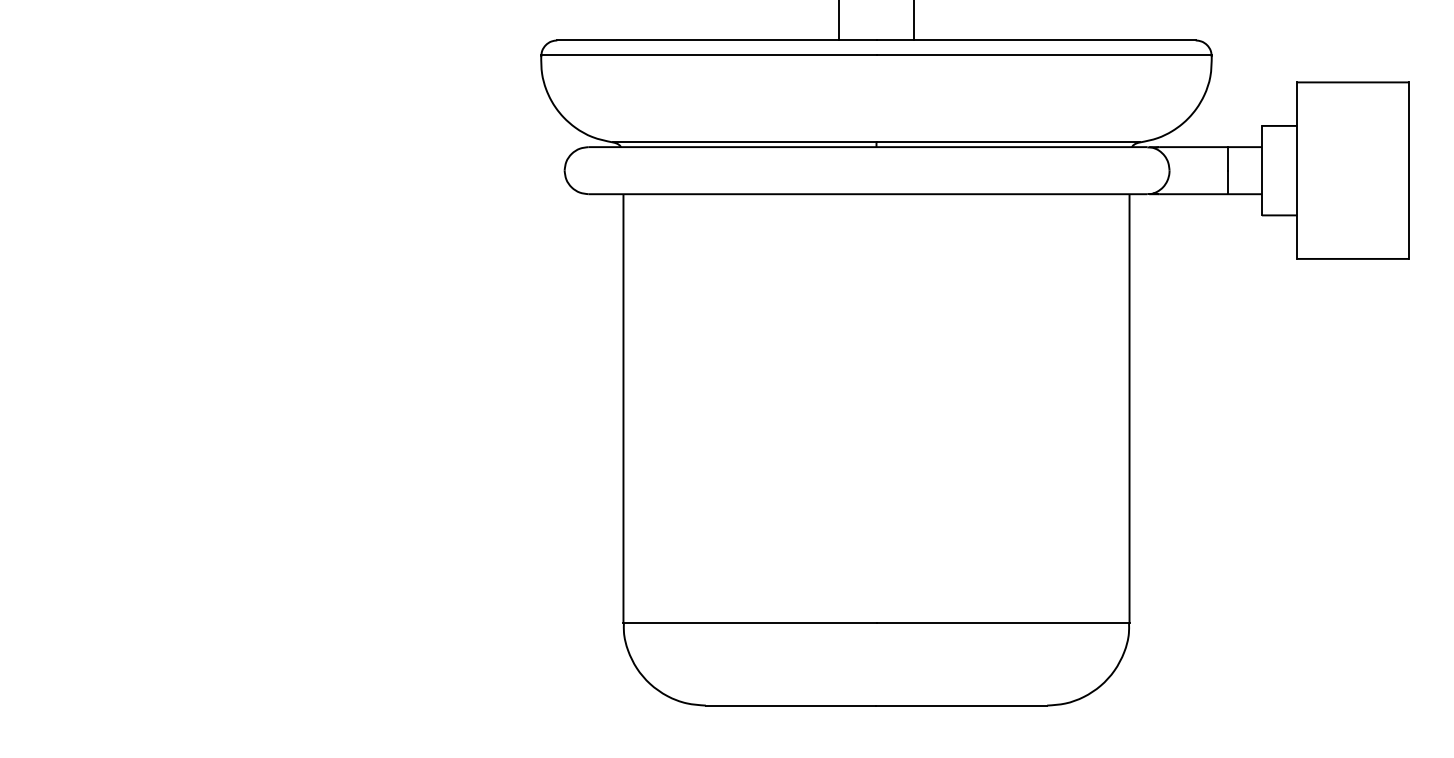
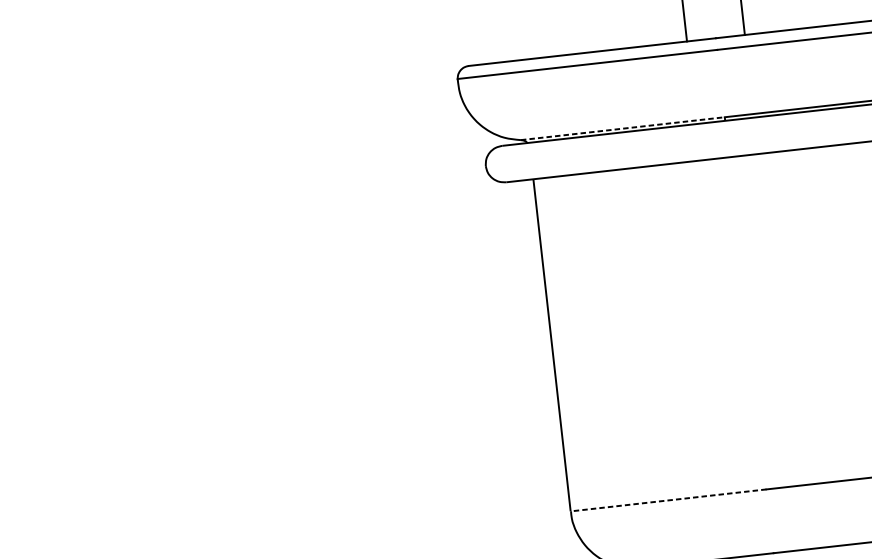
line: (744, 142) -> (622, 128), solid -> dashed
line: (749, 623) -> (668, 500), solid -> dashed

